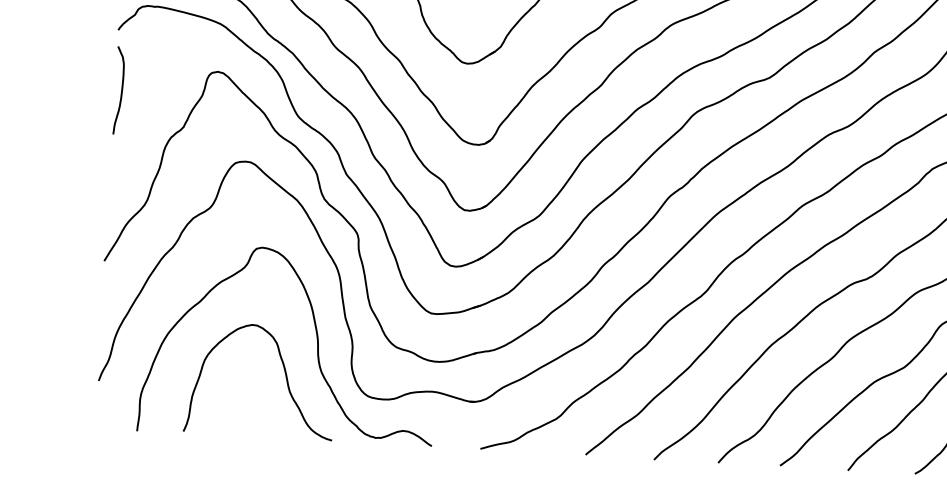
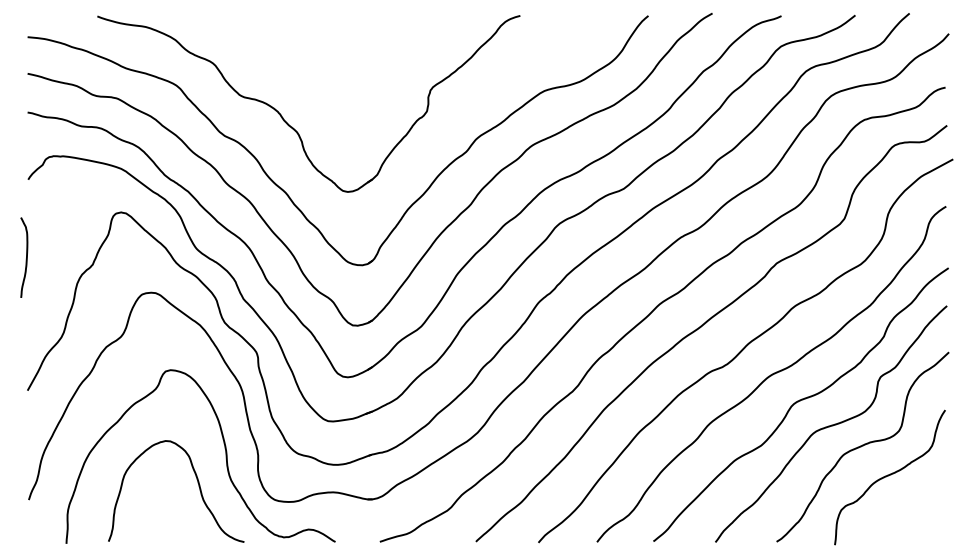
curve: (121, 90) -> (26, 257), moved

